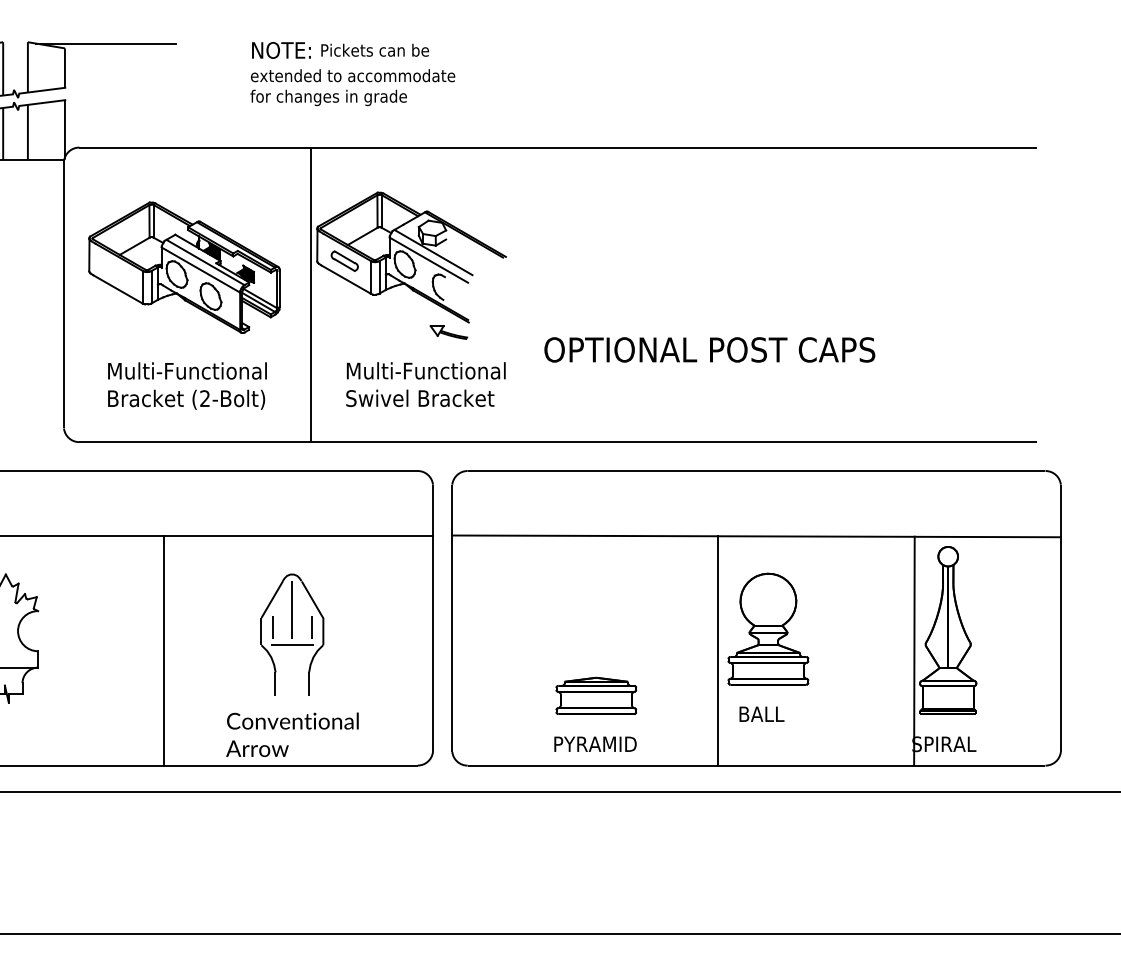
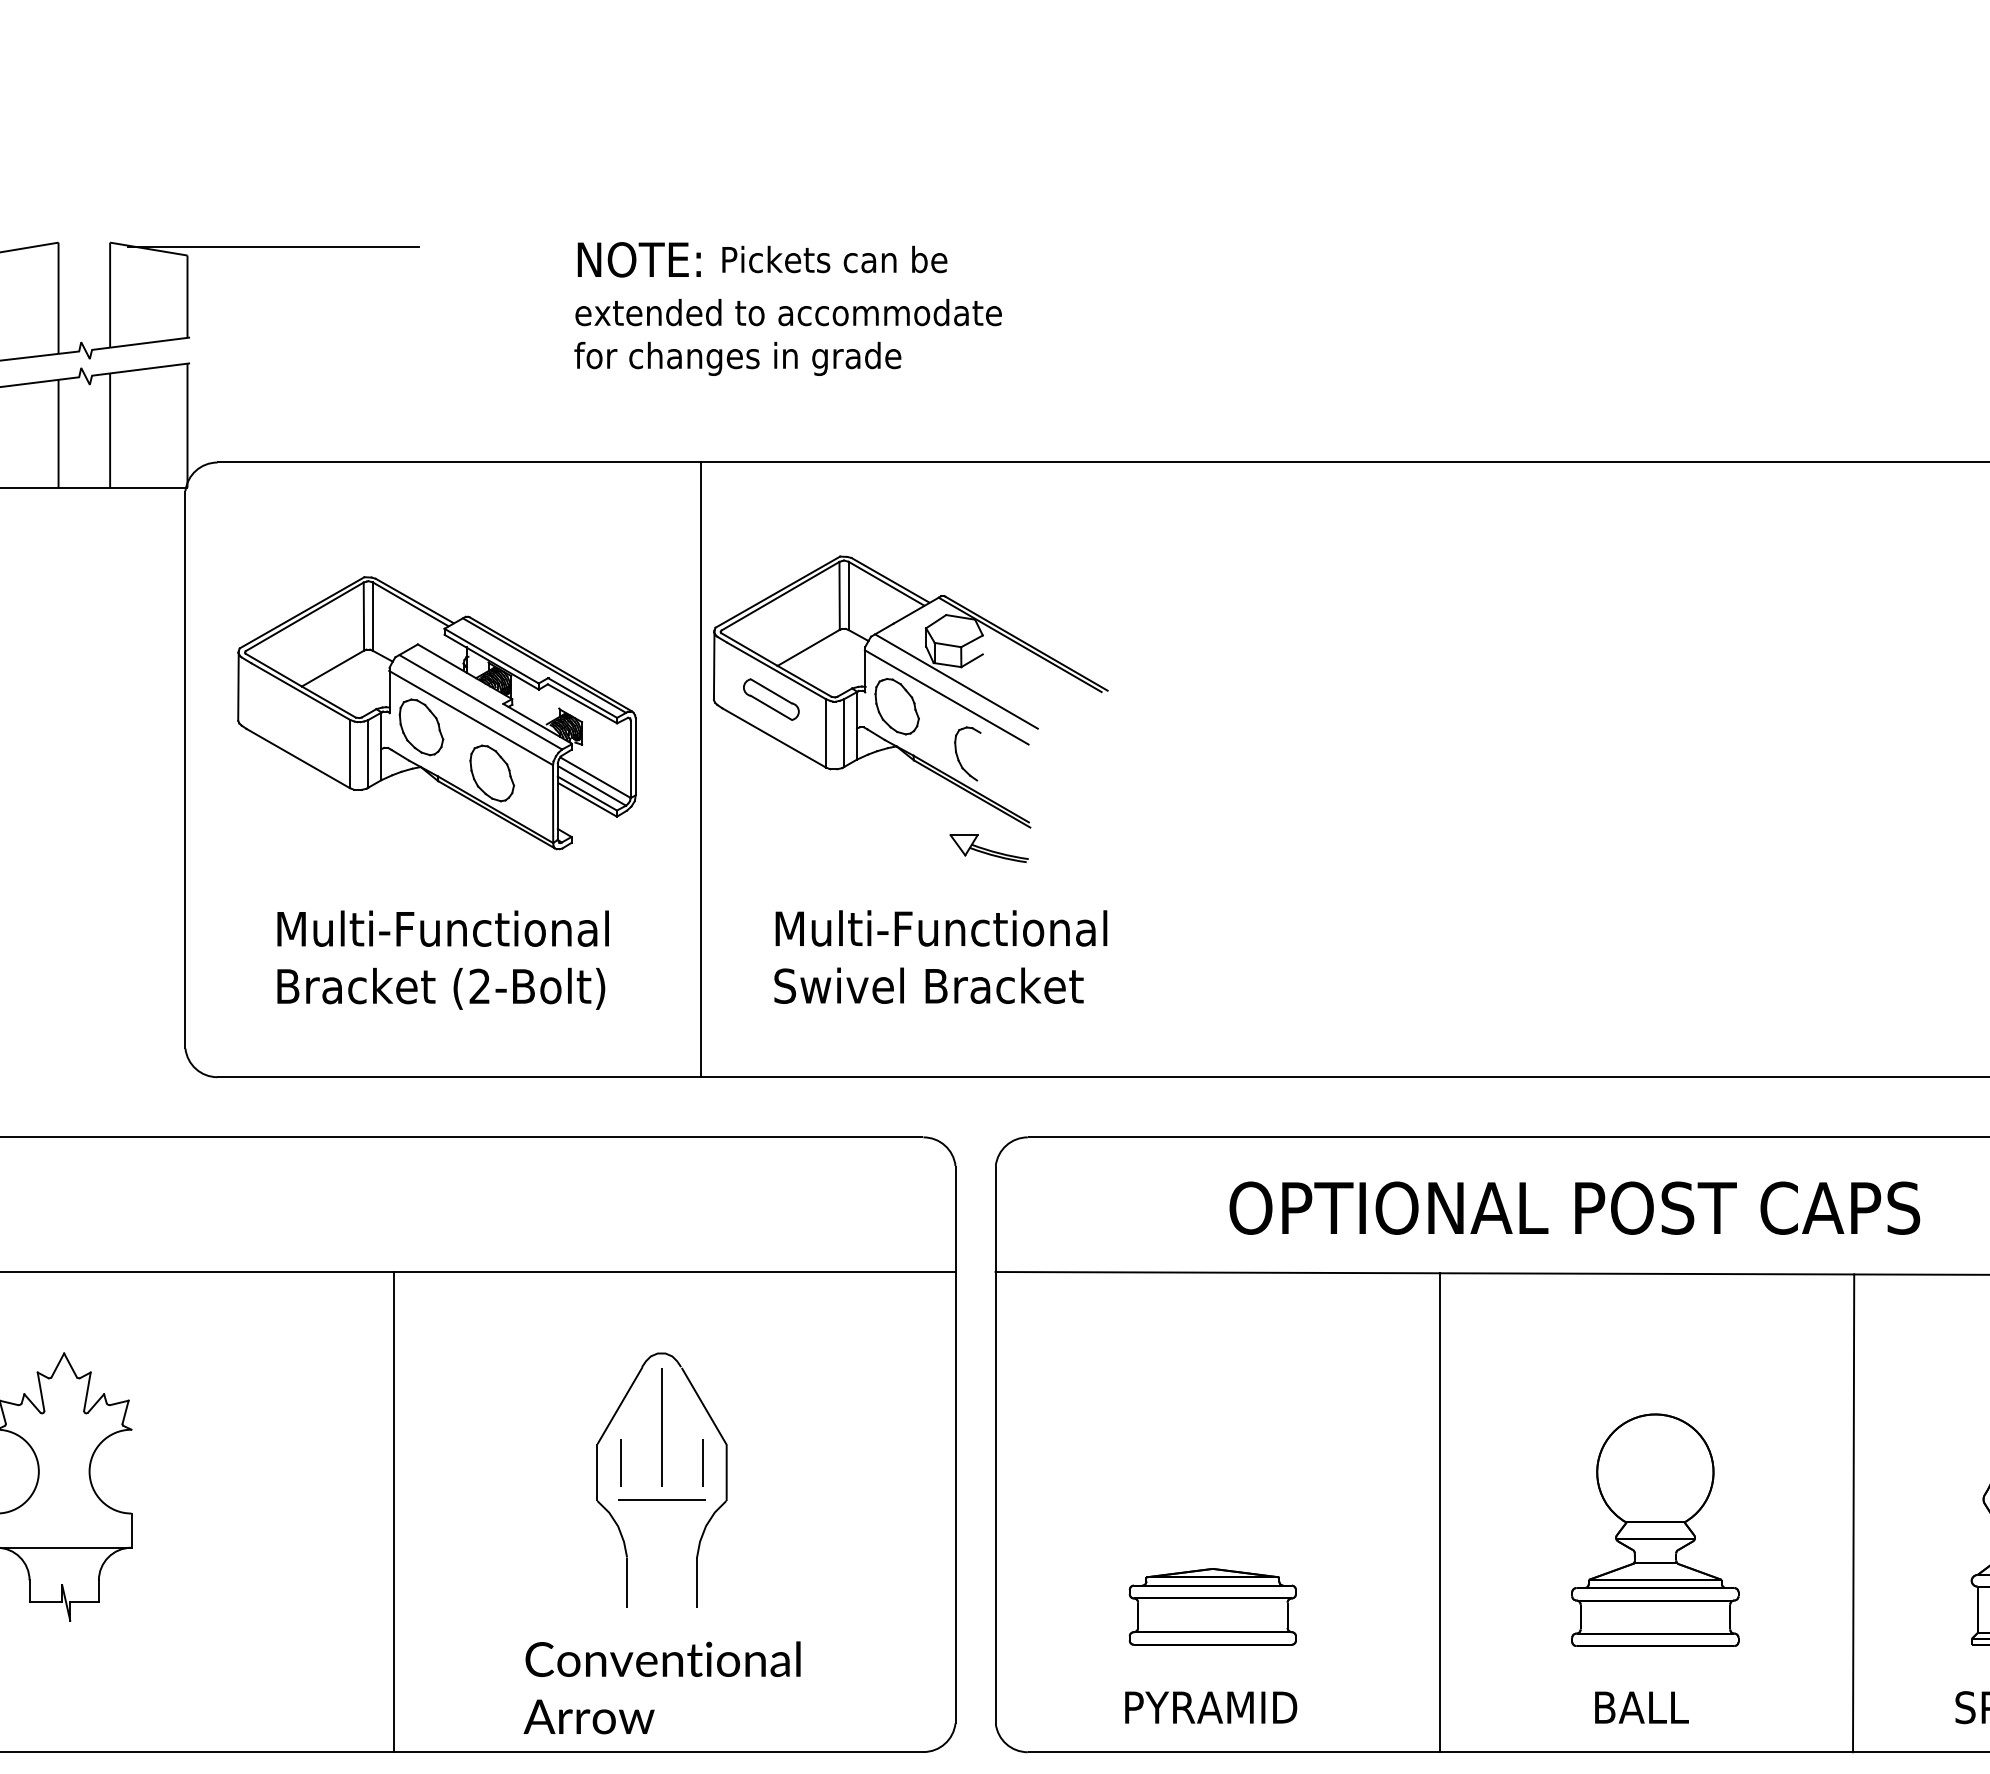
text: (709, 349) -> (1574, 1207), moved
part: (768, 646) -> (1655, 1566), moved
line: (718, 650) -> (1440, 1511), moved
line: (914, 650) -> (1853, 1511), moved
part: (595, 713) -> (1211, 1643), moved

